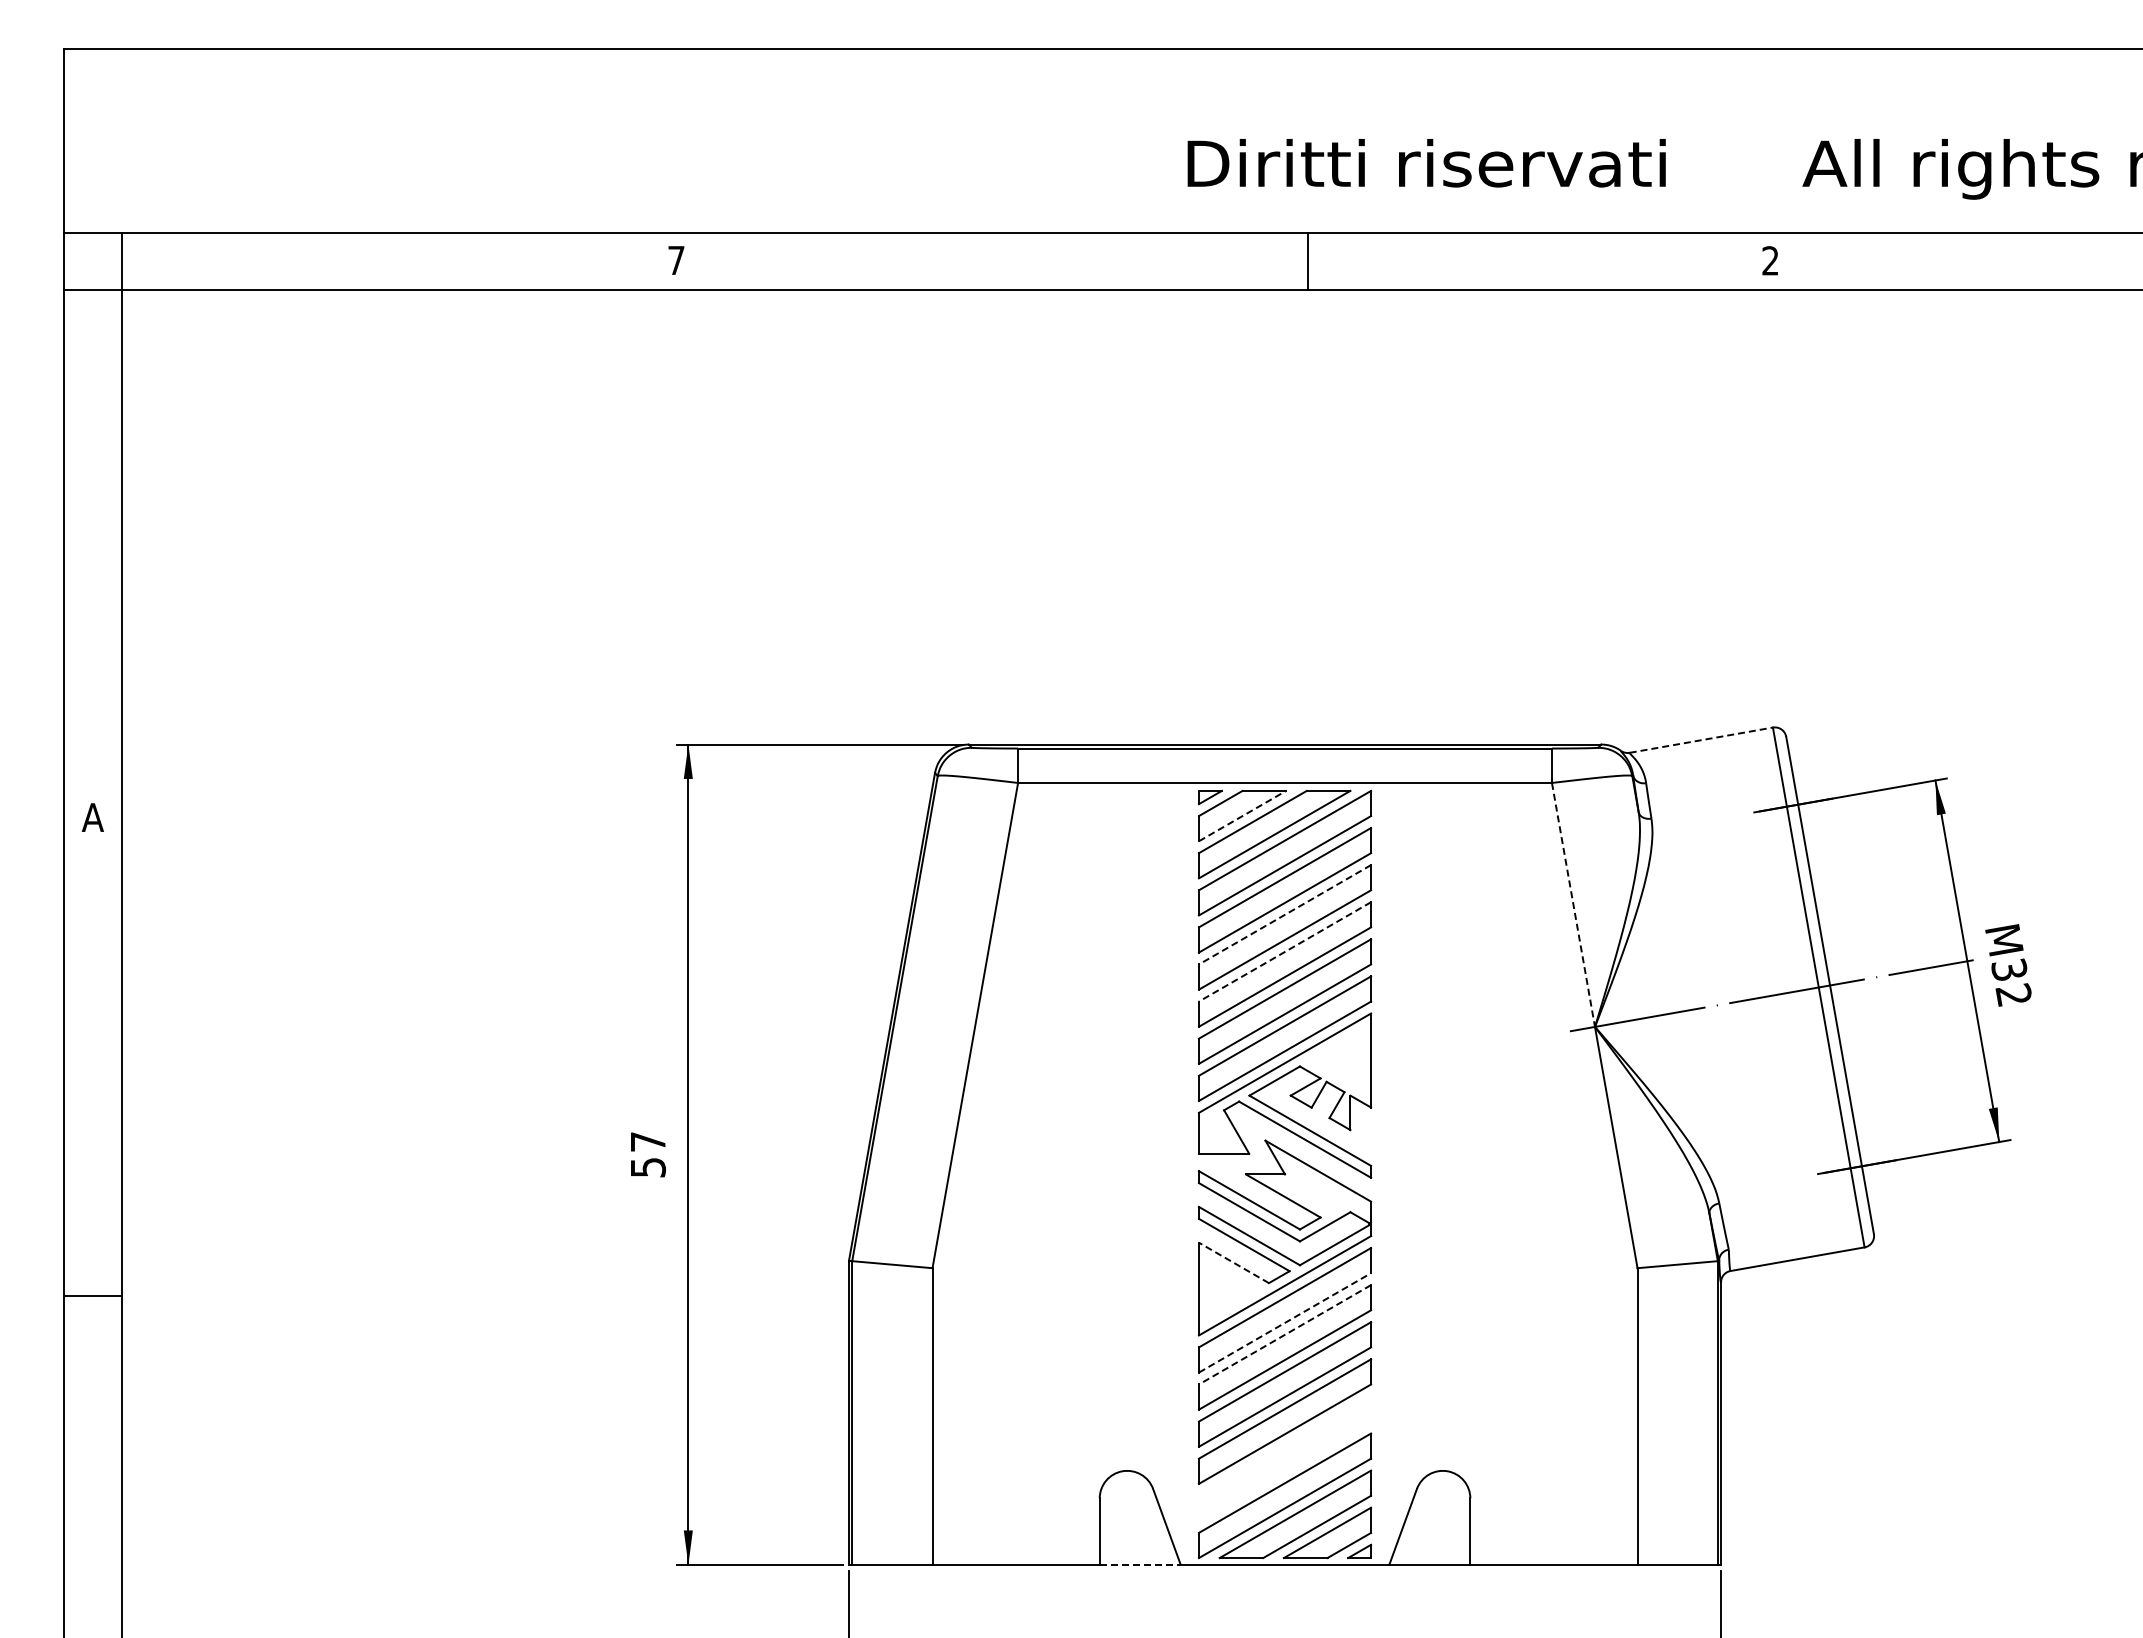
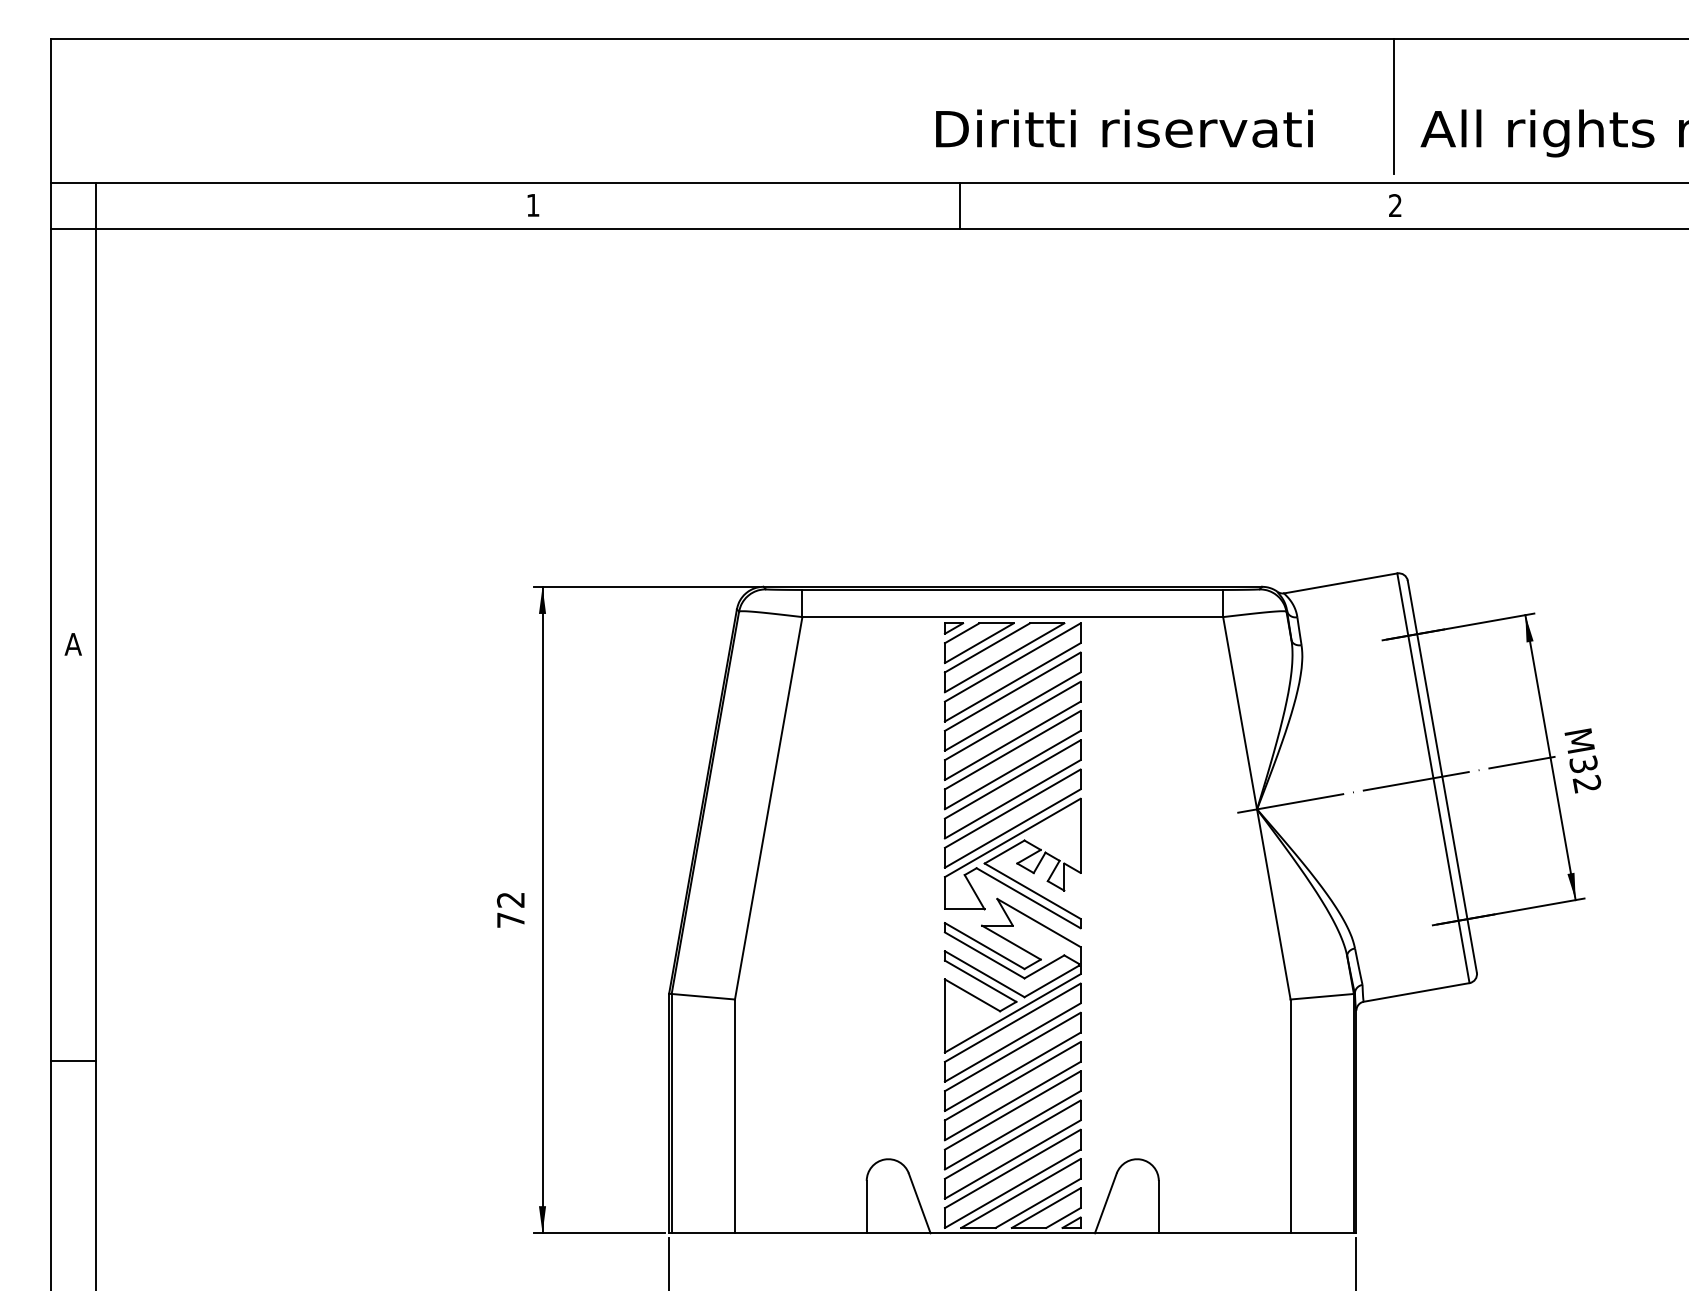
line: (1768, 135) -> (1393, 106), added
text: (676, 260) -> (533, 205), 7 -> 1
line: (1307, 261) -> (960, 206), moved
line: (1701, 740) -> (1341, 583), dashed -> solid
line: (1243, 815) -> (980, 642), dashed -> solid
line: (1573, 904) -> (1240, 712), dashed -> solid
line: (1284, 915) -> (1012, 721), dashed -> solid
line: (1284, 952) -> (1012, 750), dashed -> solid
text: (648, 1154) -> (511, 909), 57 -> 72
line: (1233, 1262) -> (972, 995), dashed -> solid
line: (92, 1295) -> (72, 1060), moved
line: (1285, 1322) -> (1013, 1042), dashed -> solid
line: (1284, 1335) -> (1012, 1052), dashed -> solid
part: (1284, 1458) -> (1012, 1149), added
line: (1140, 1564) -> (898, 1233), dashed -> solid

